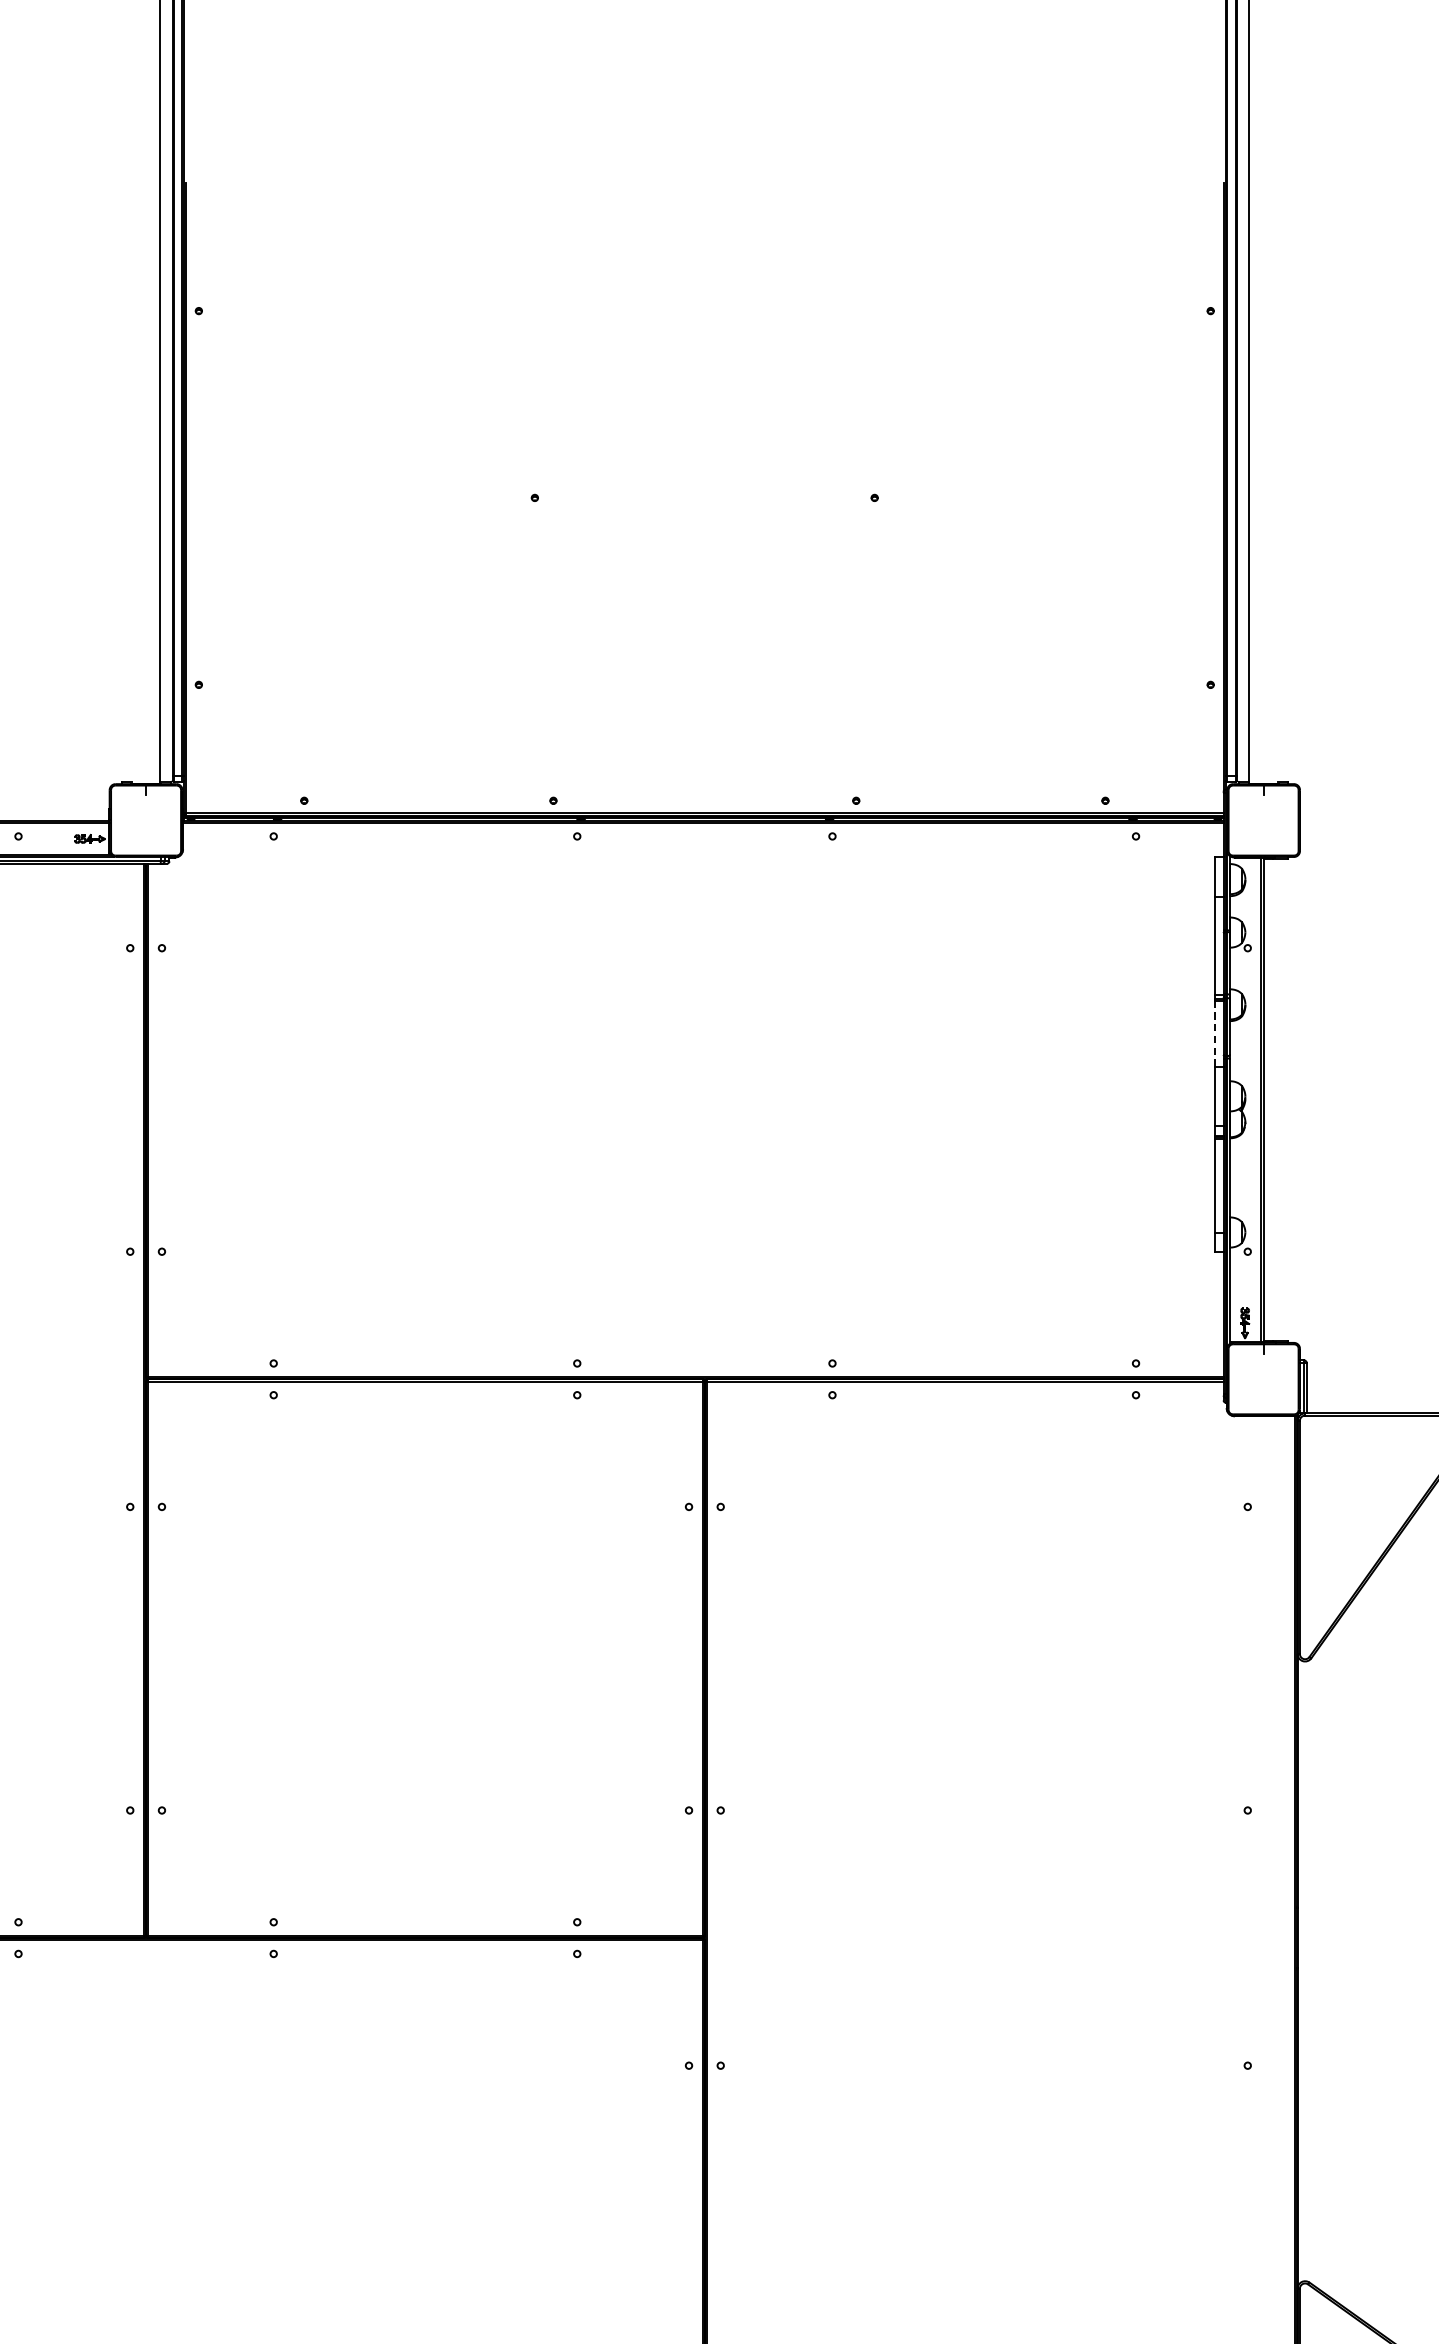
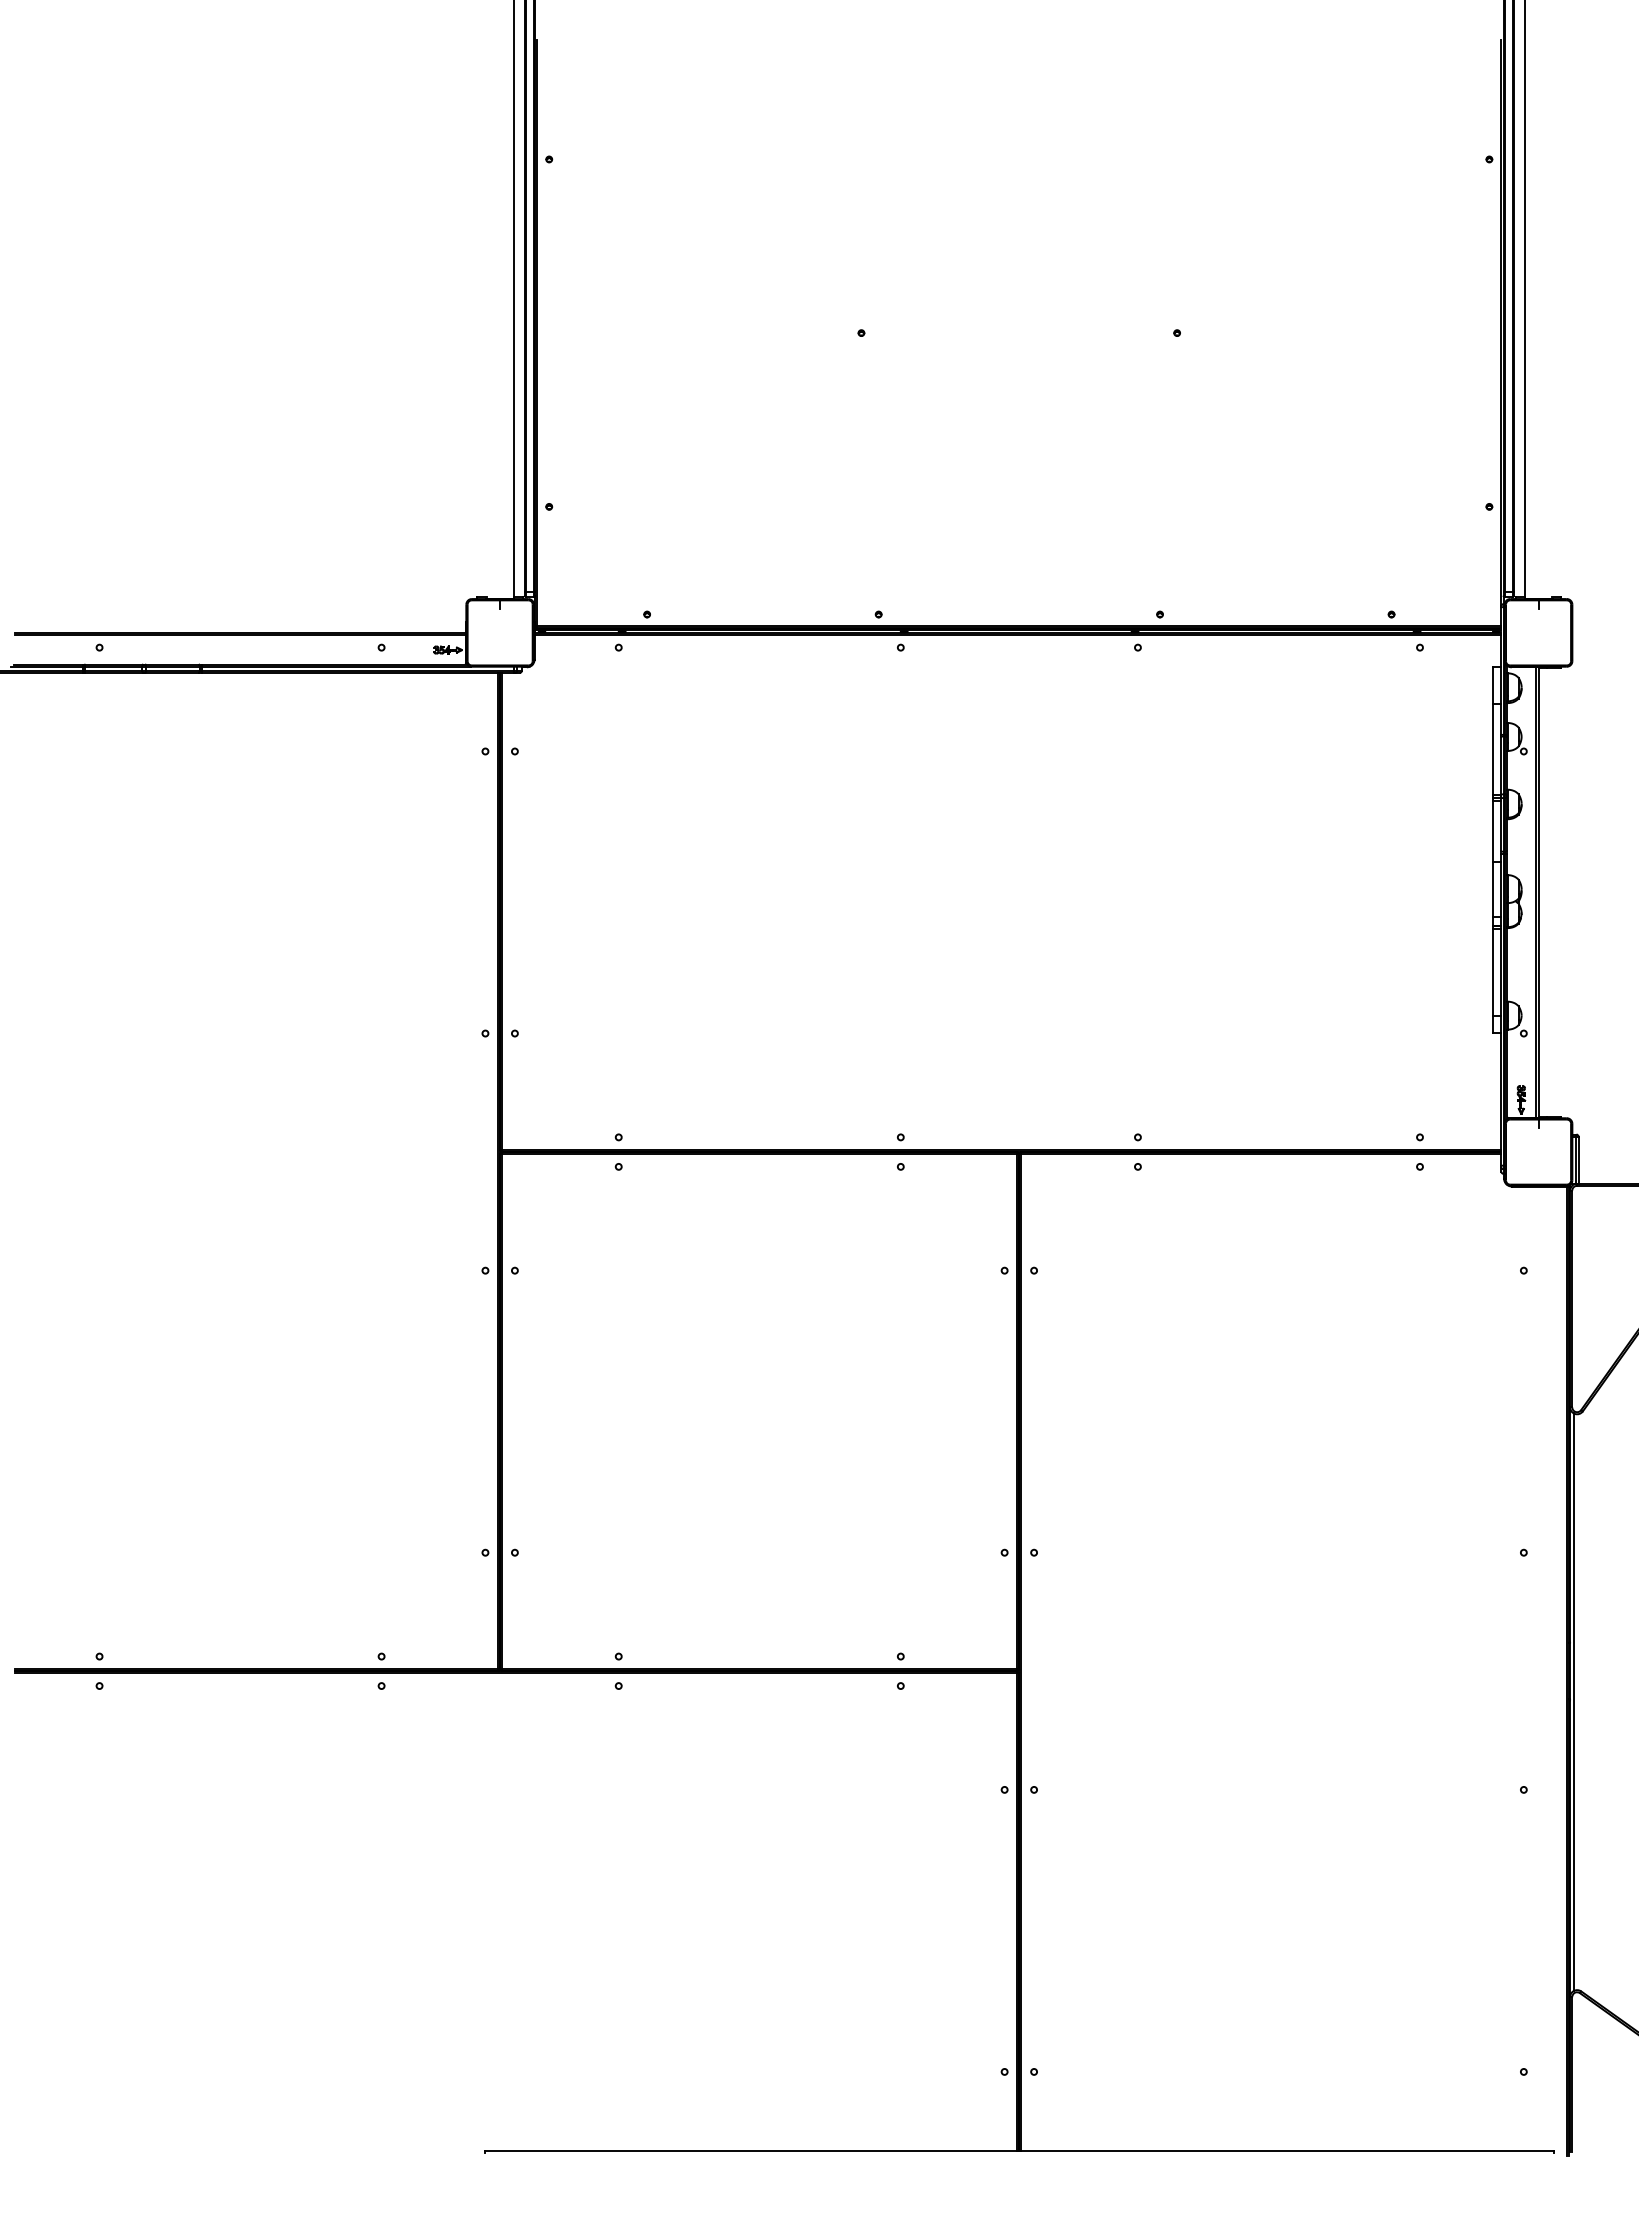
line: (1214, 1033) -> (1492, 830), dashed -> solid
line: (1301, 1971) -> (1573, 1702), added

